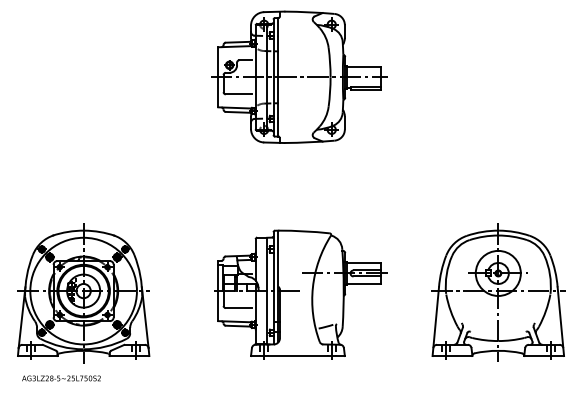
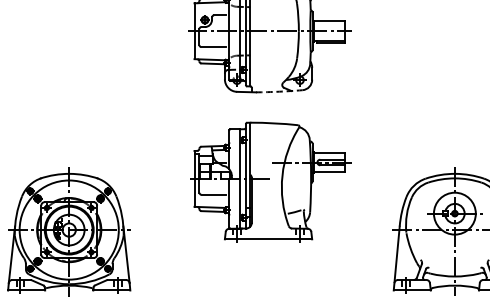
arc: (309, 142) -> (279, 91), solid -> dashed
part: (300, 294) -> (270, 182), moved

